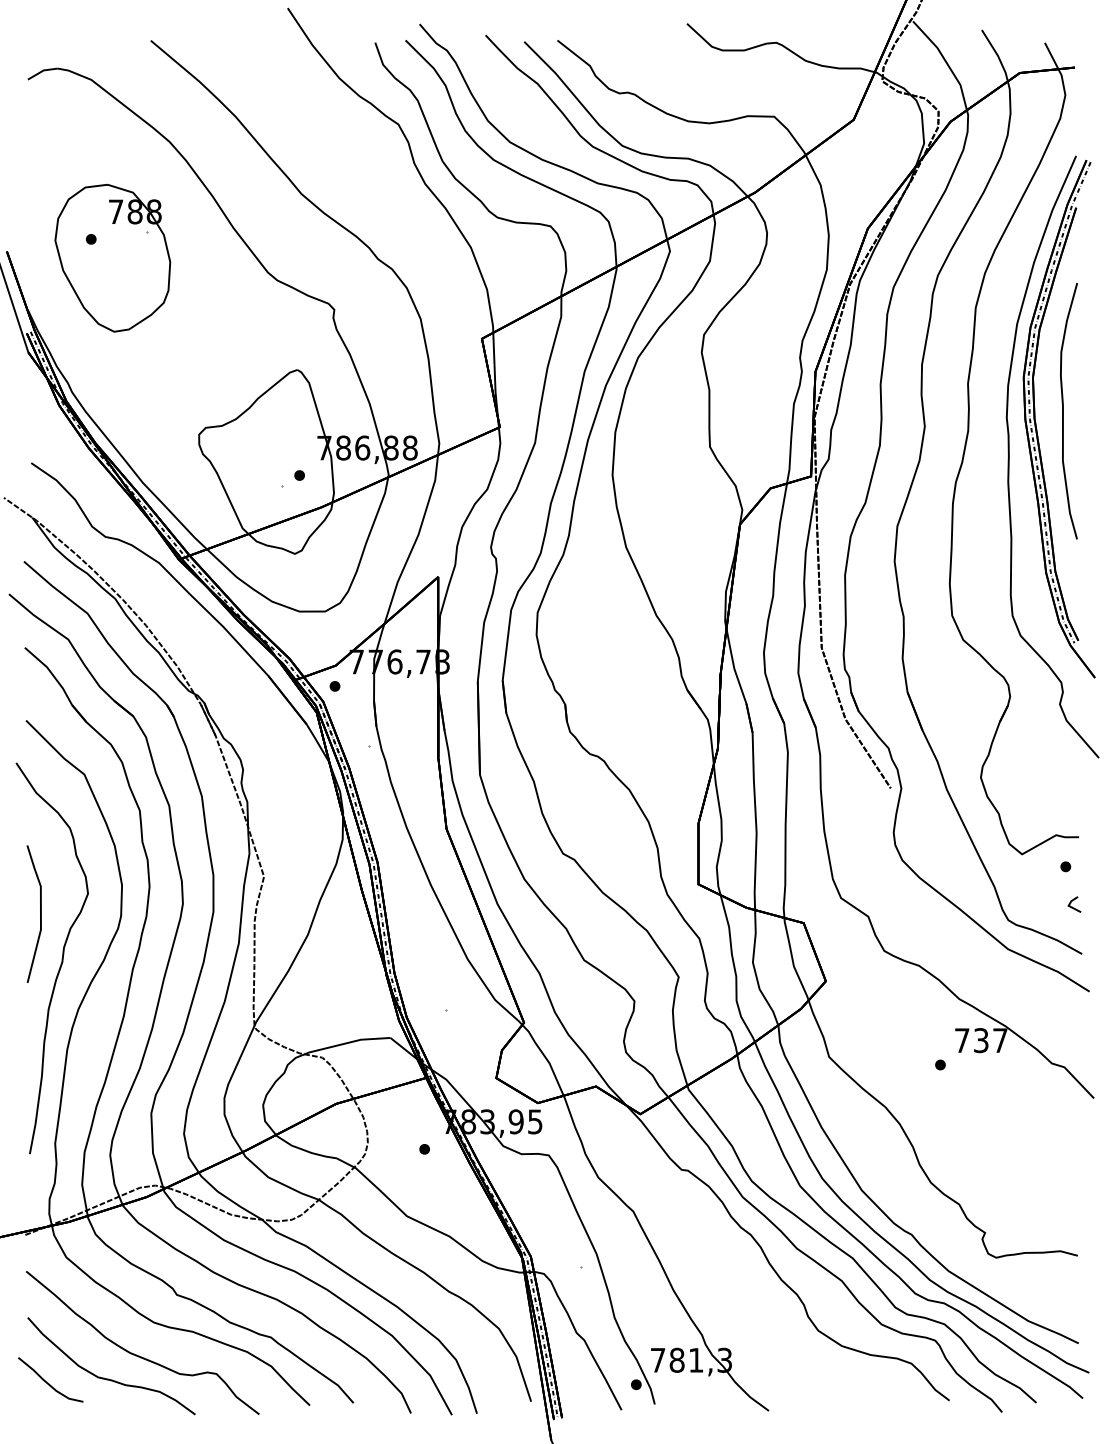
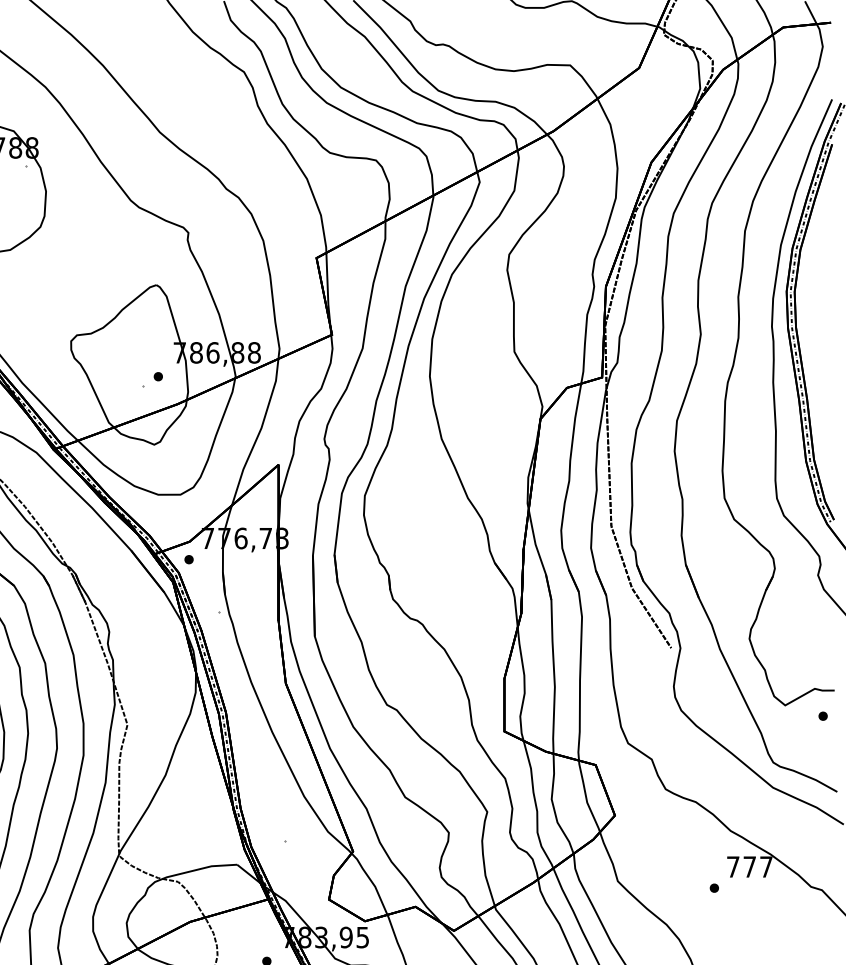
curve: (1063, 411) -> (821, 321), removed
line: (1072, 906) -> (828, 750), removed
text: (981, 1040) -> (750, 866), 737 -> 777

